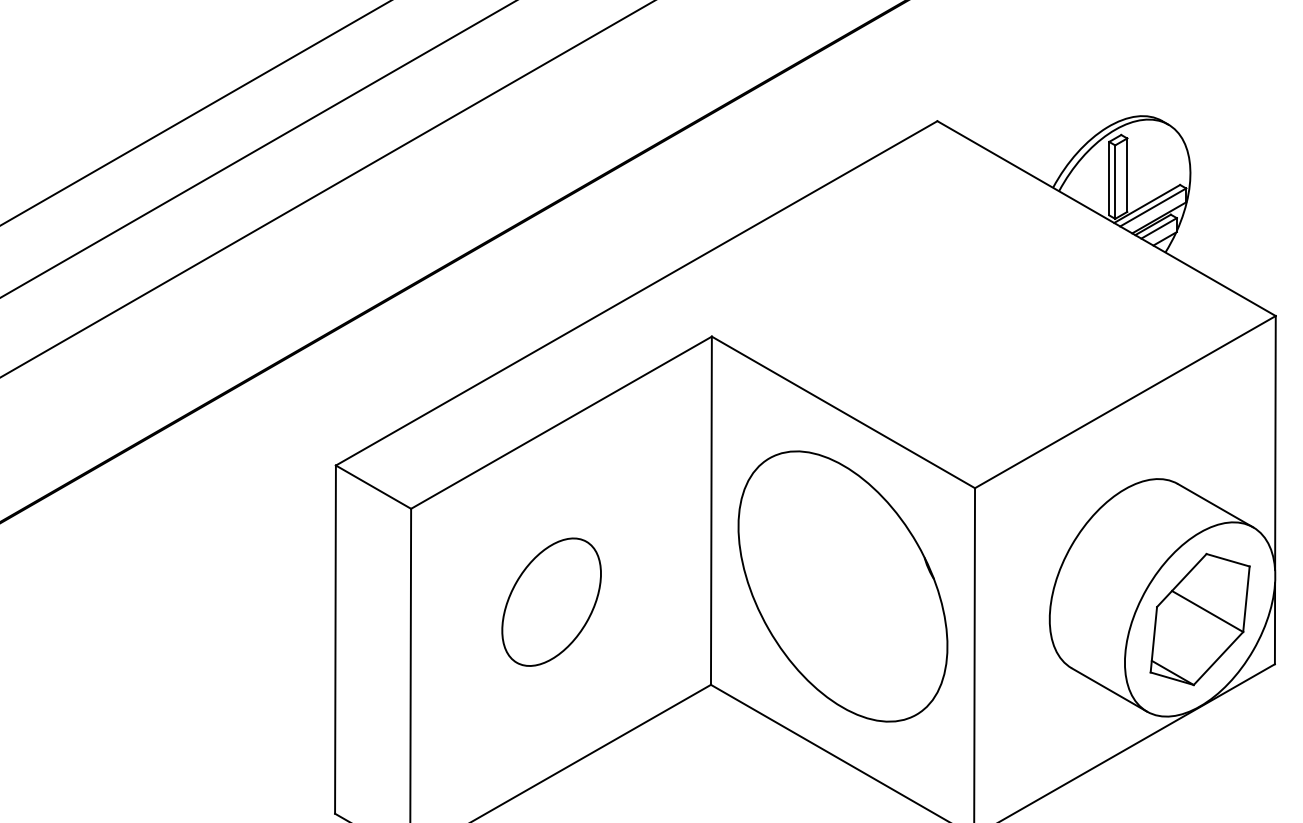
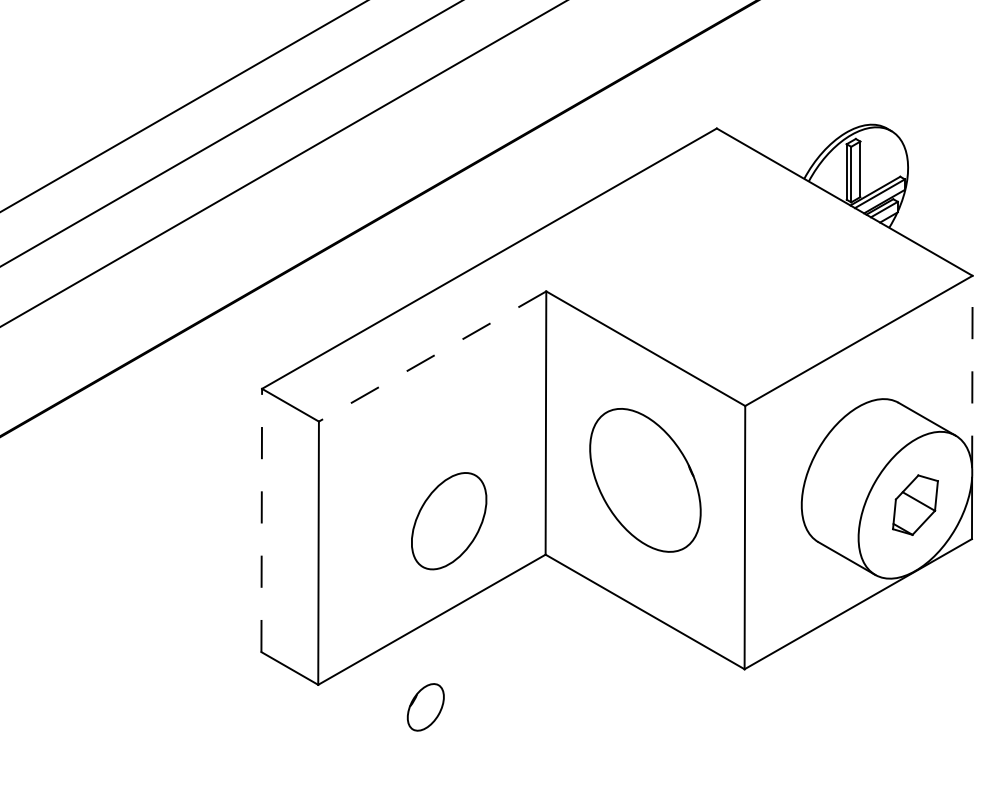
line: (561, 422) -> (432, 356), solid -> dashed
line: (1275, 442) -> (972, 371), solid -> dashed
part: (843, 586) -> (645, 480), size x0.7
part: (552, 602) -> (449, 521), moved
part: (1200, 618) -> (915, 504), size x0.6
line: (335, 639) -> (261, 520), solid -> dashed

